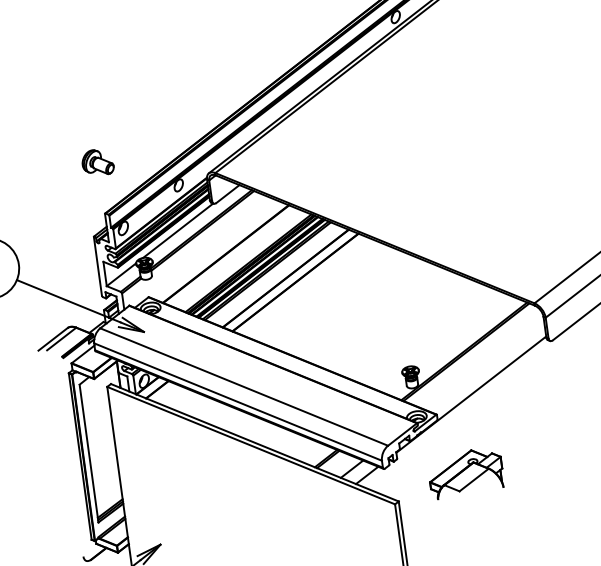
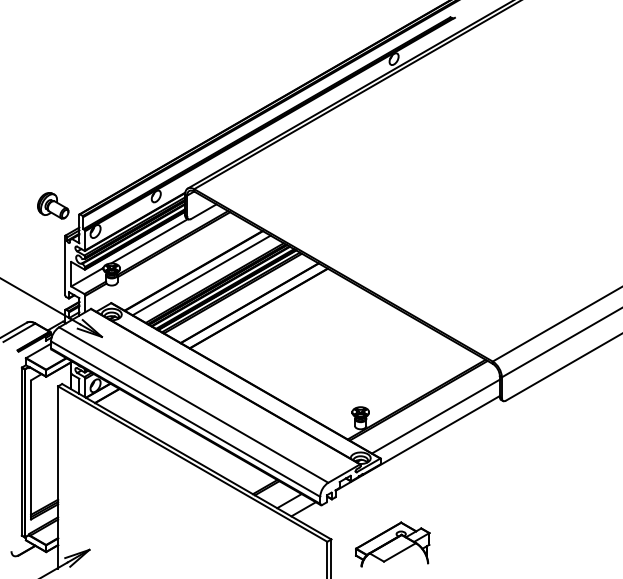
part: (98, 162) -> (53, 205), moved
line: (234, 257) -> (201, 275), added
line: (485, 365) -> (435, 416), added
part: (465, 473) -> (392, 544), moved

